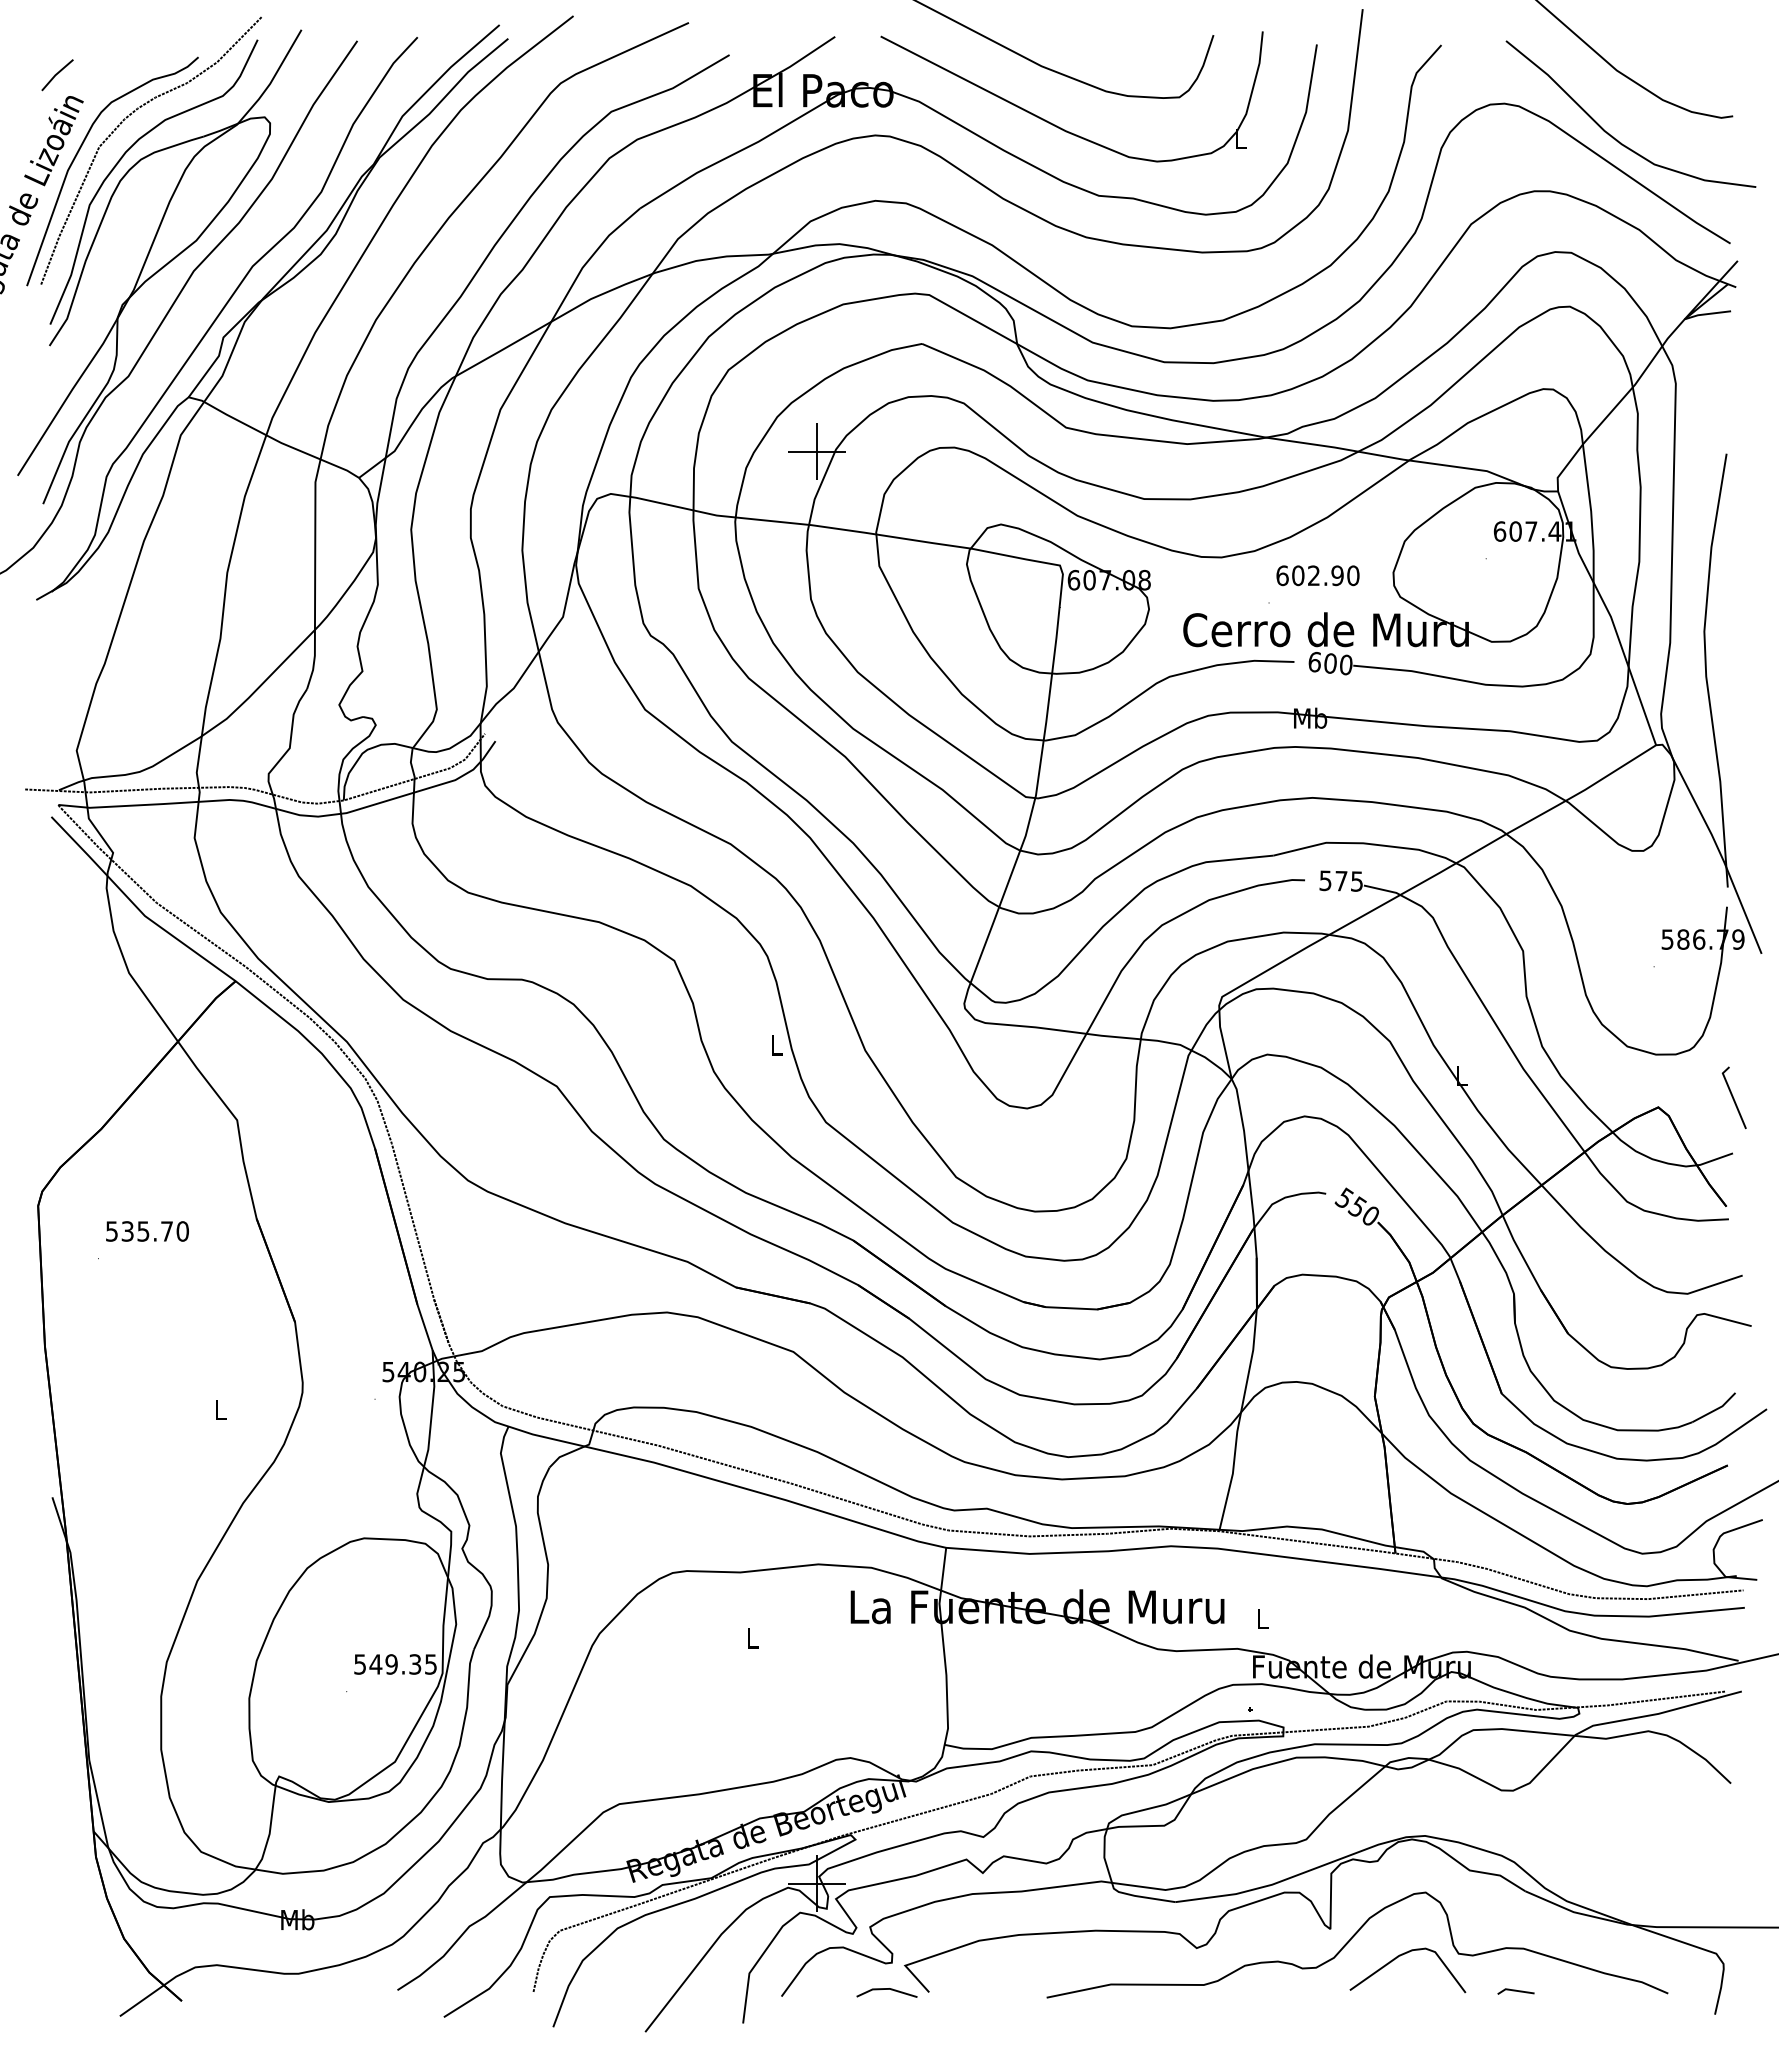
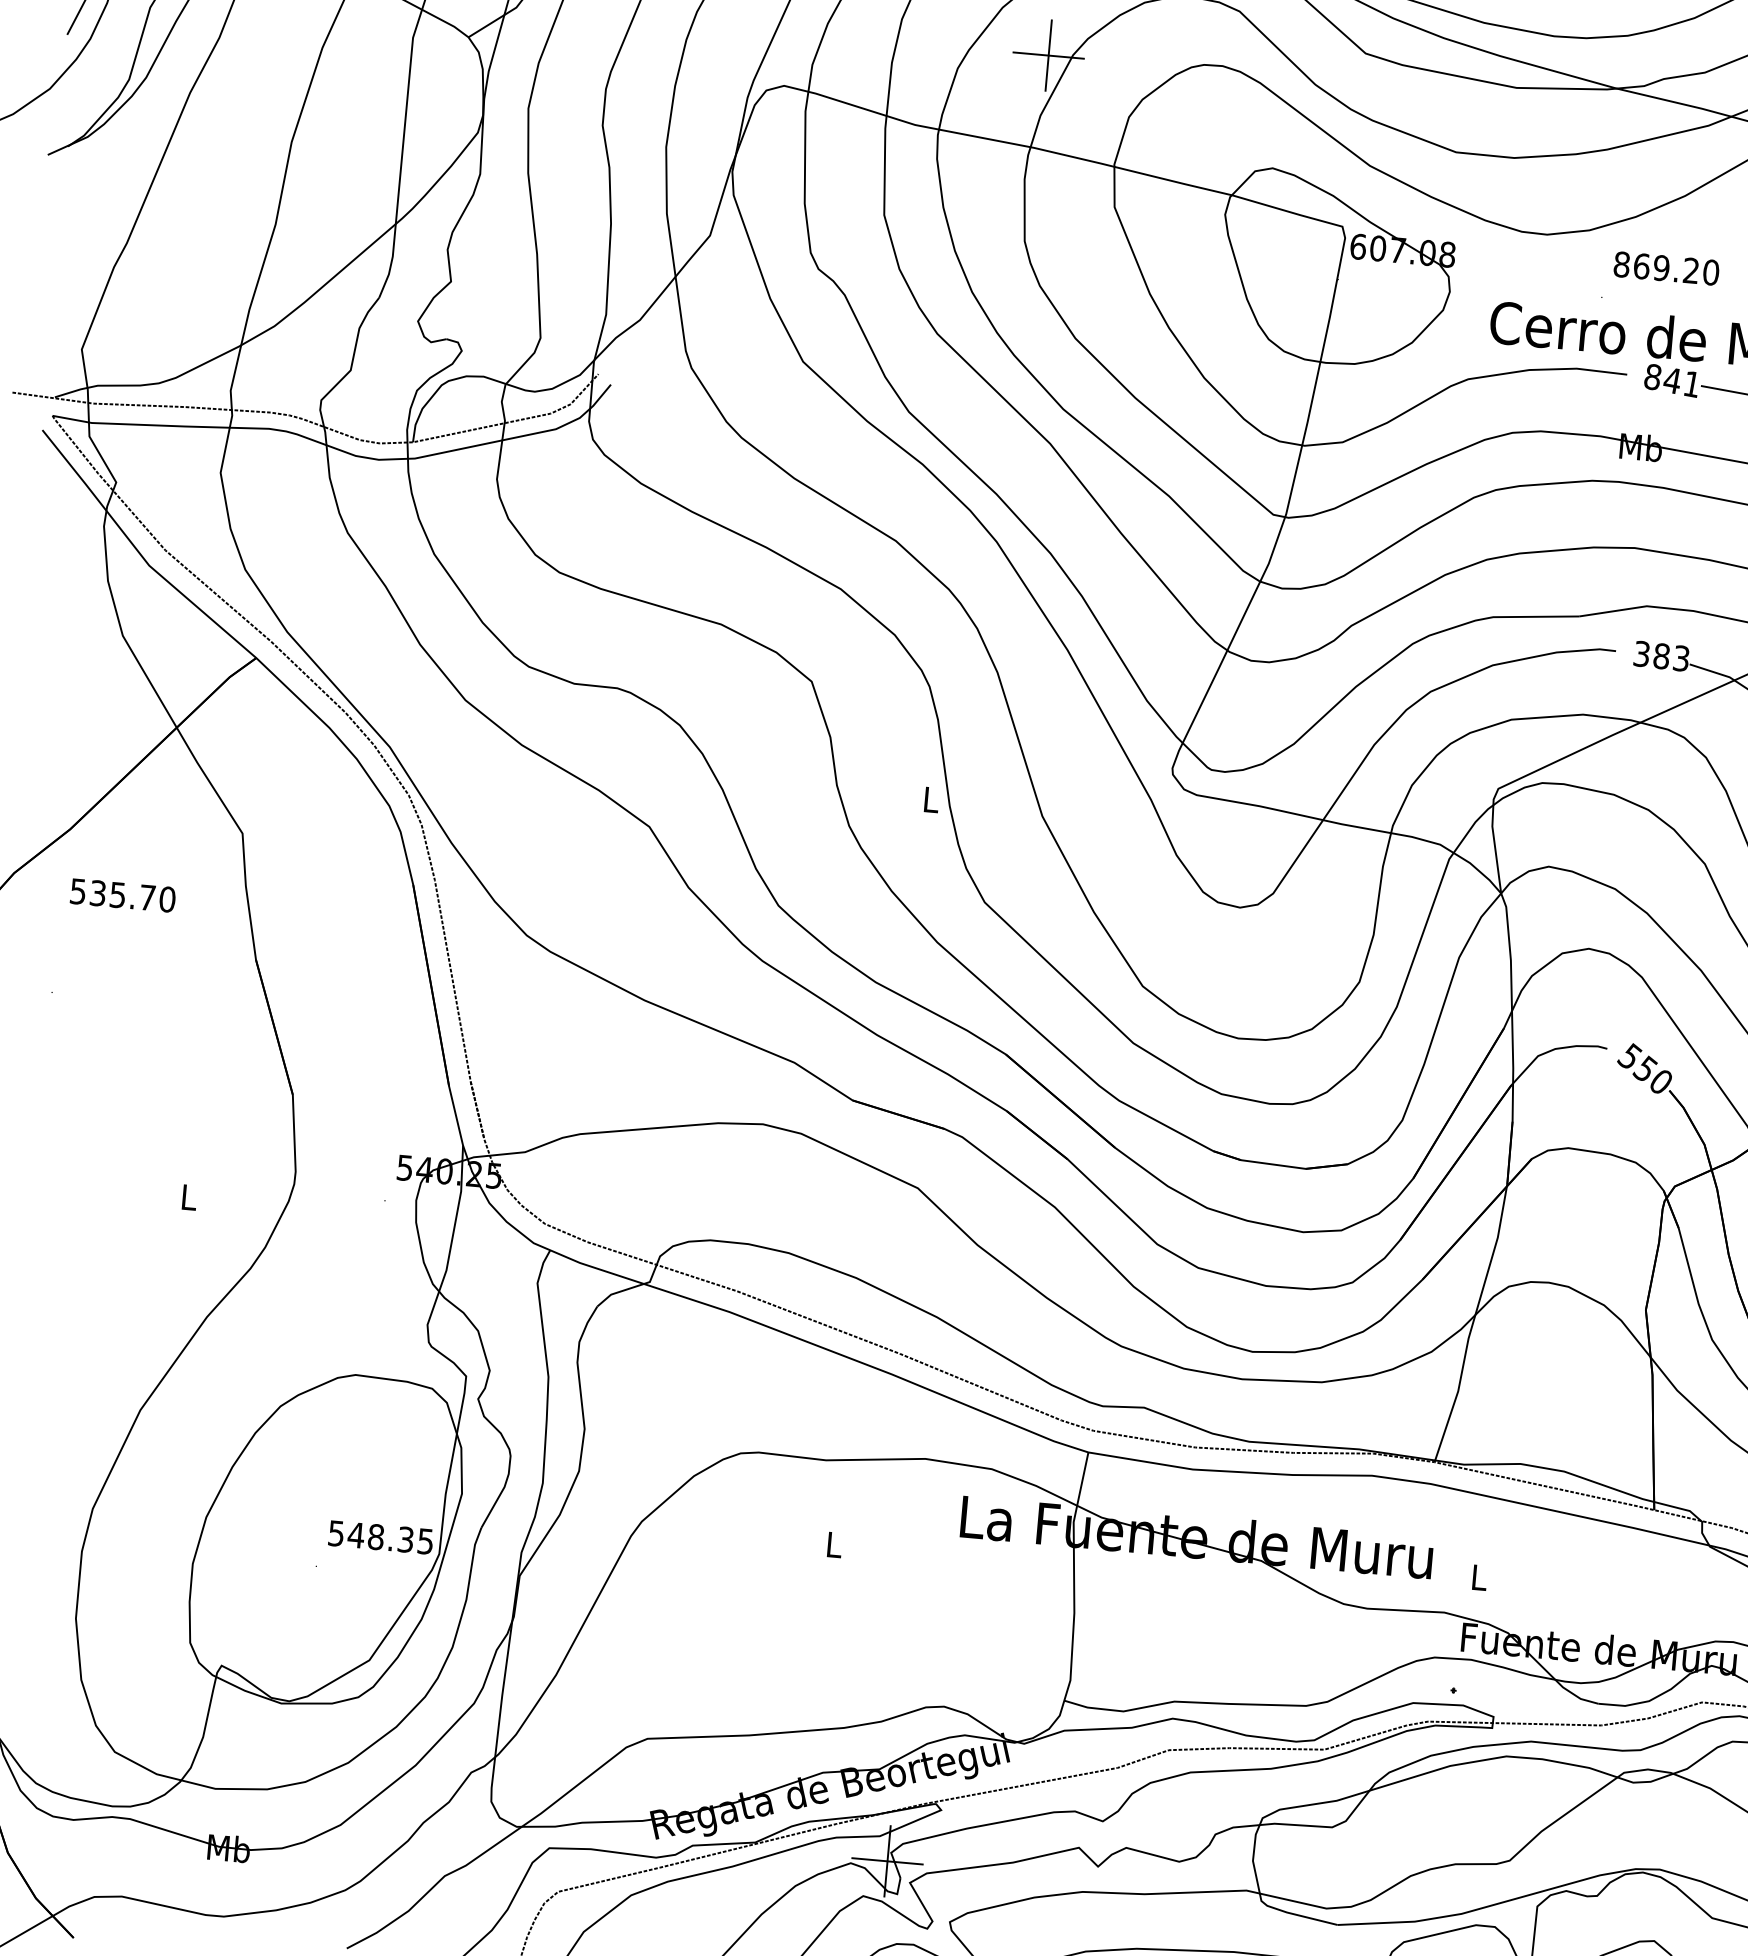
text: (1309, 575) -> (1655, 267), 602.90 -> 869.20
text: (1330, 663) -> (1672, 380), 600 -> 841
text: (1341, 880) -> (1661, 655), 575 -> 383
text: (147, 1231) -> (123, 895), moved
text: (391, 1664) -> (375, 1537), 549.35 -> 548.35

